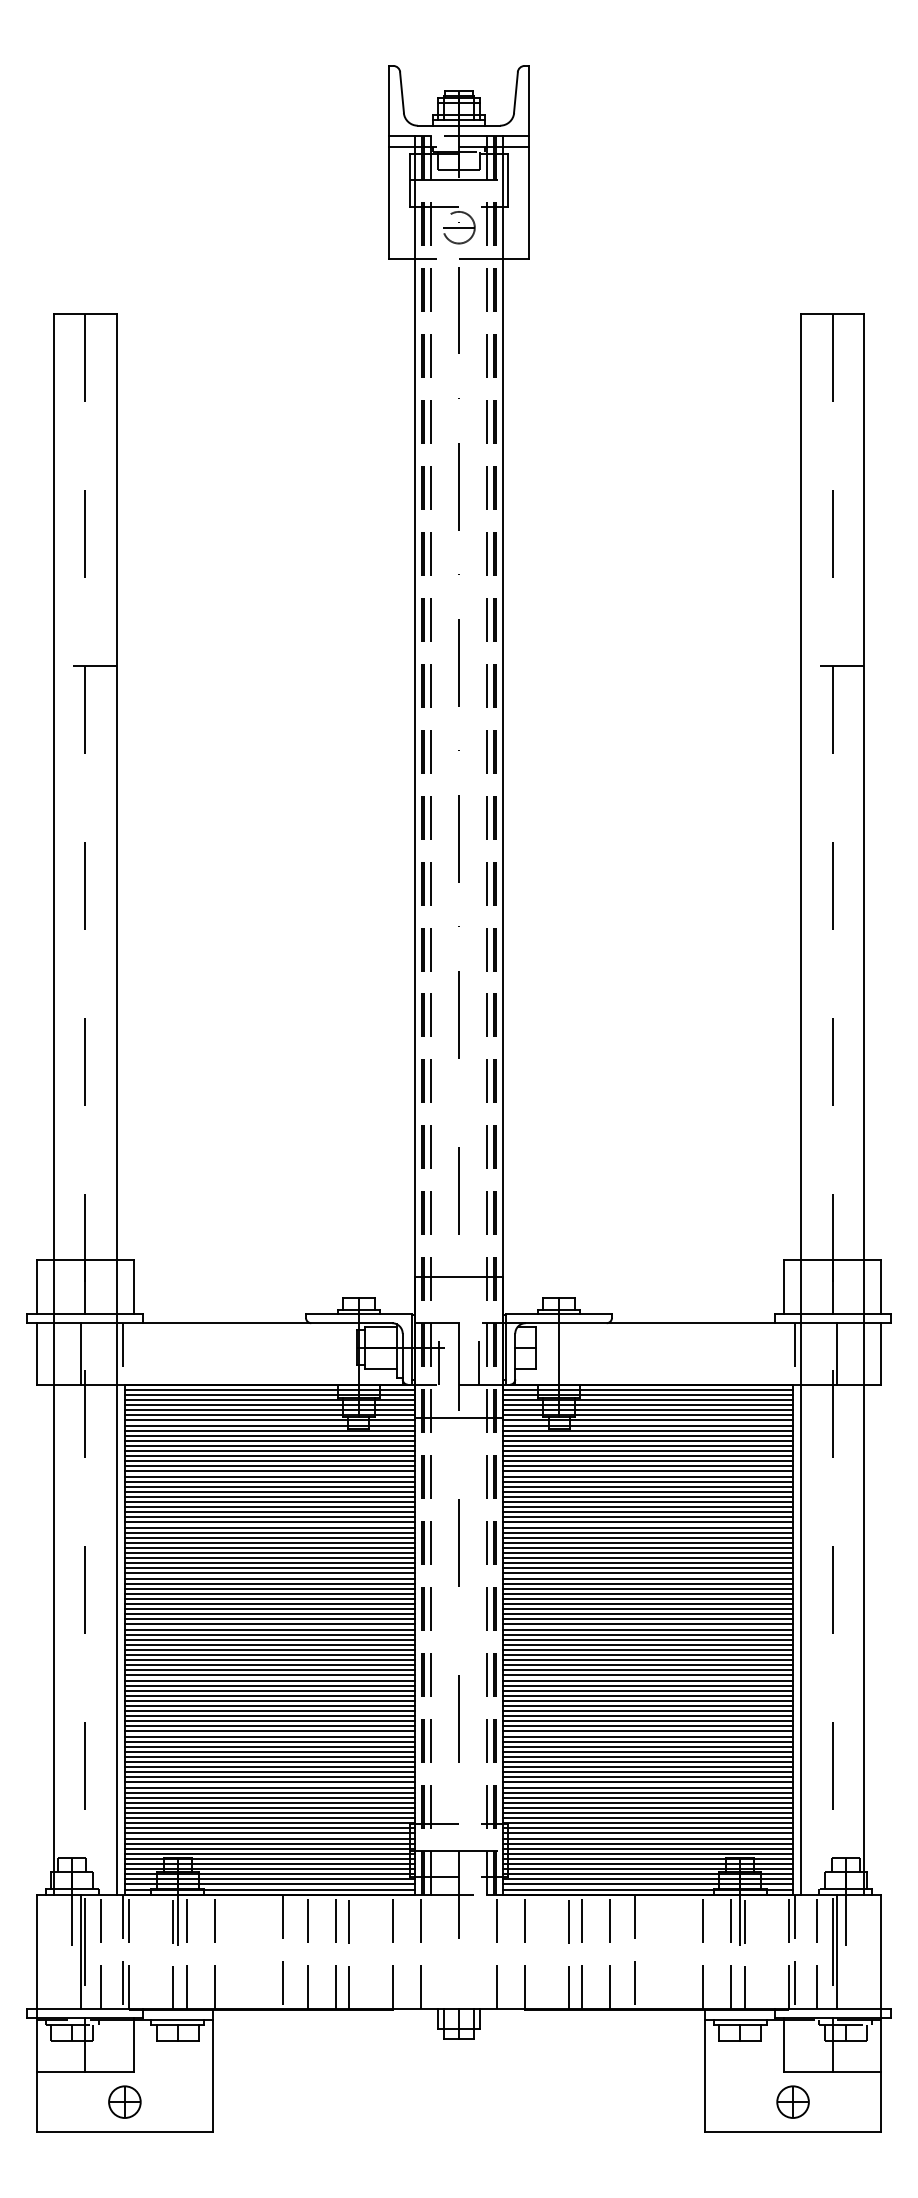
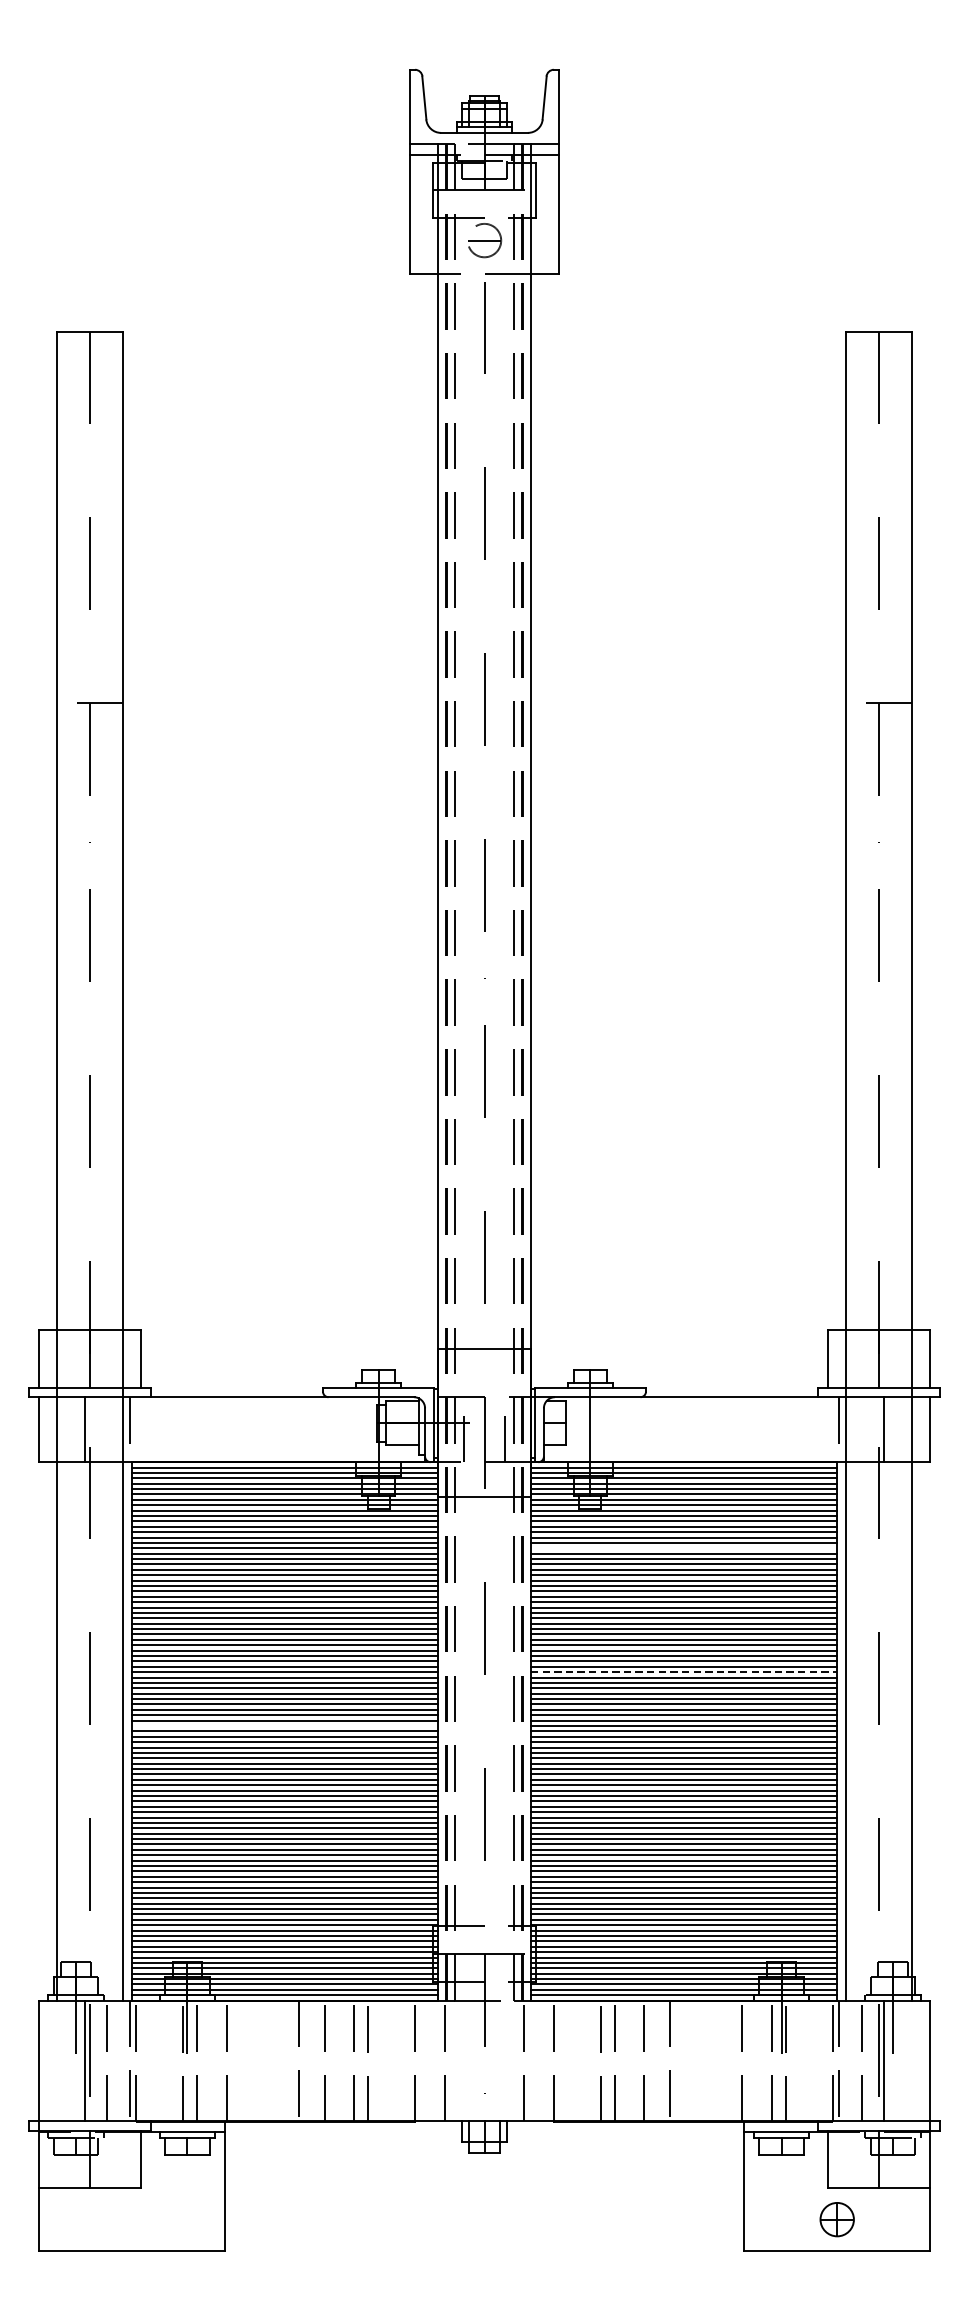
line: (647, 1466) -> (683, 1548), removed
line: (648, 1583) -> (684, 1672), solid -> dashed
line: (269, 1634) -> (284, 1725), removed
part: (124, 2101) -> (131, 2218), removed

